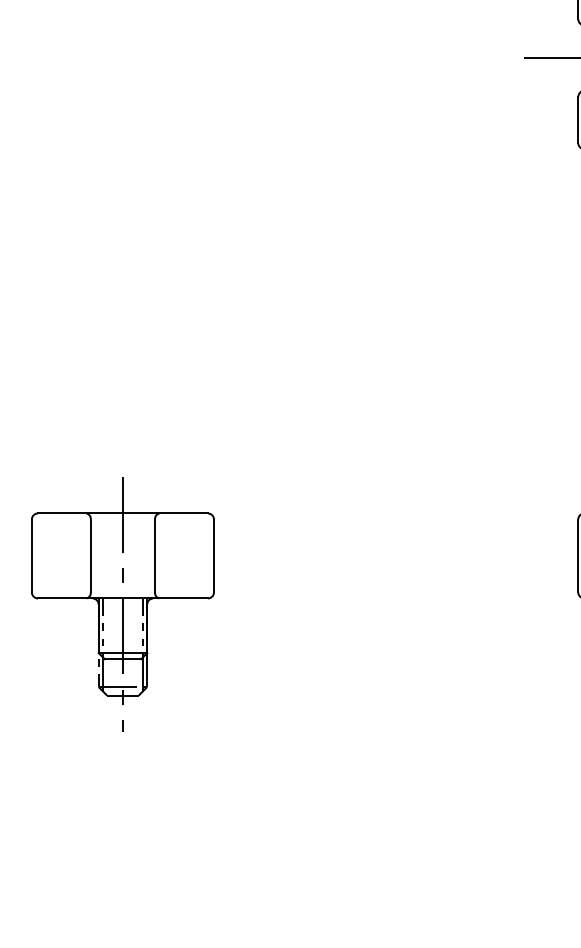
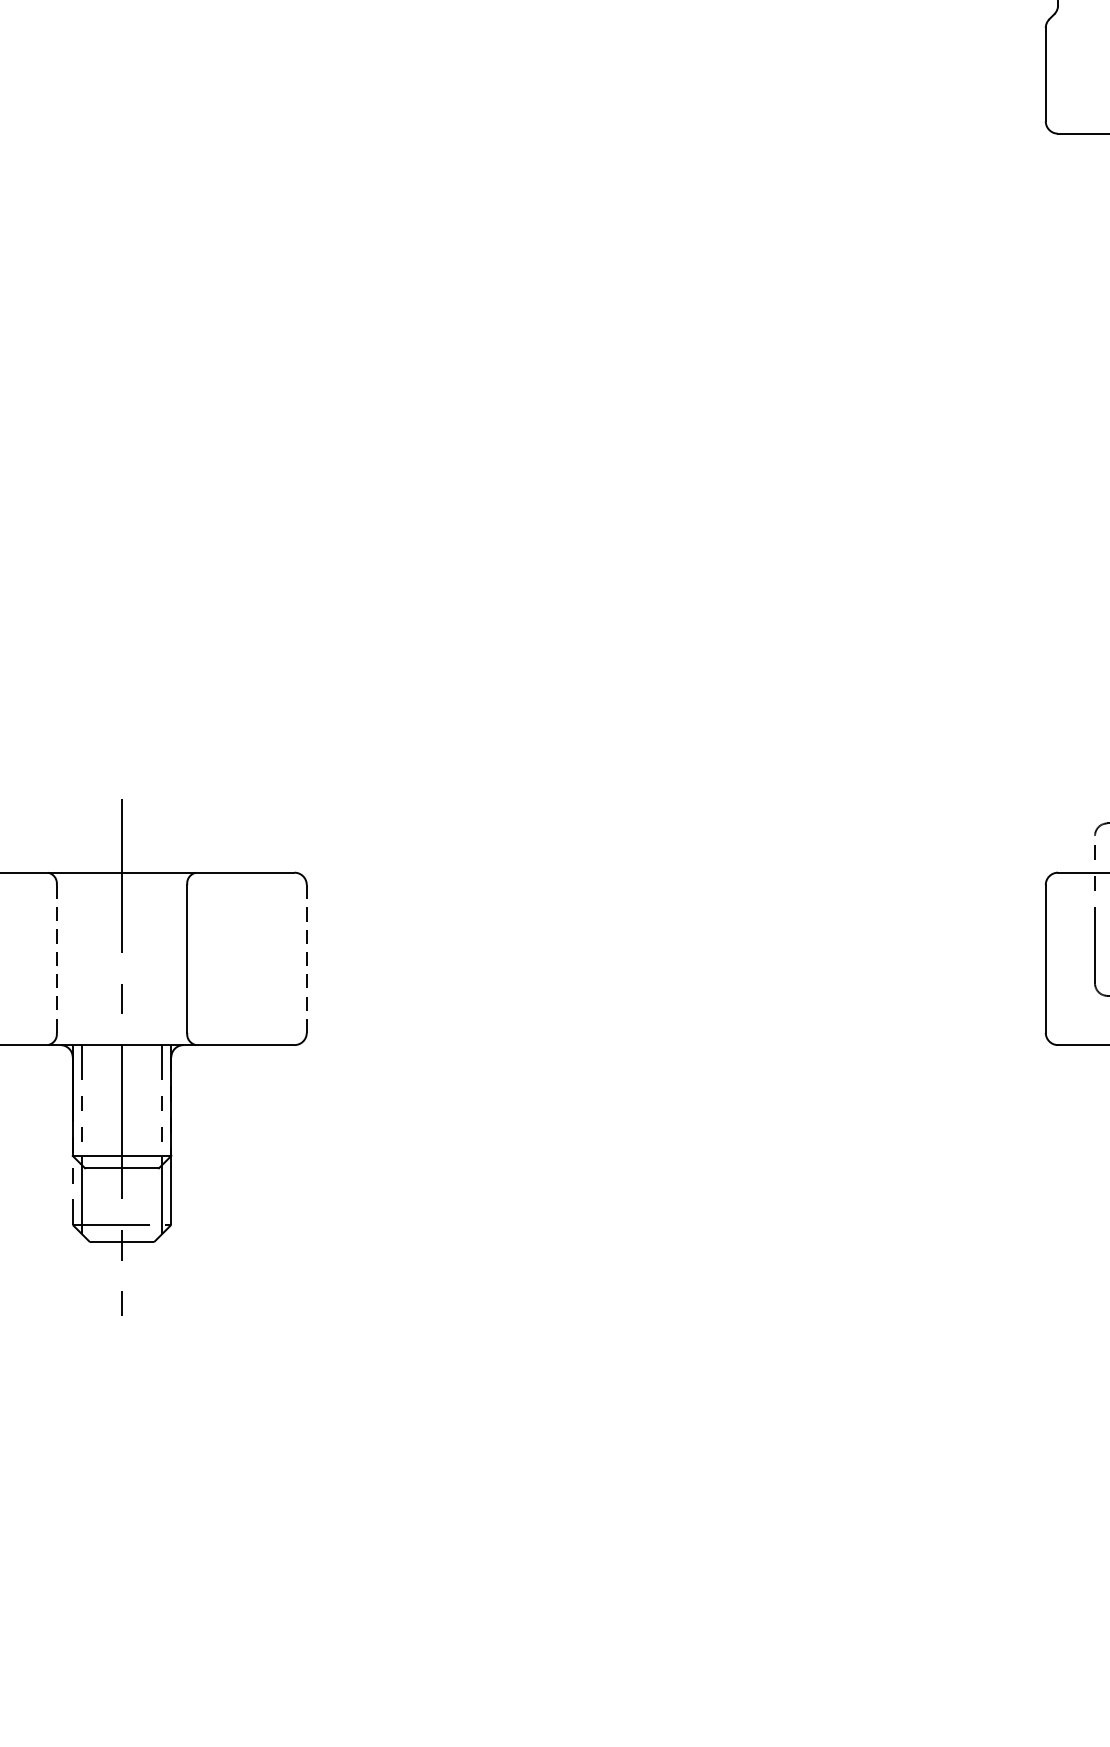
line: (90, 555) -> (56, 957), solid -> dashed
line: (214, 556) -> (307, 960), solid -> dashed

